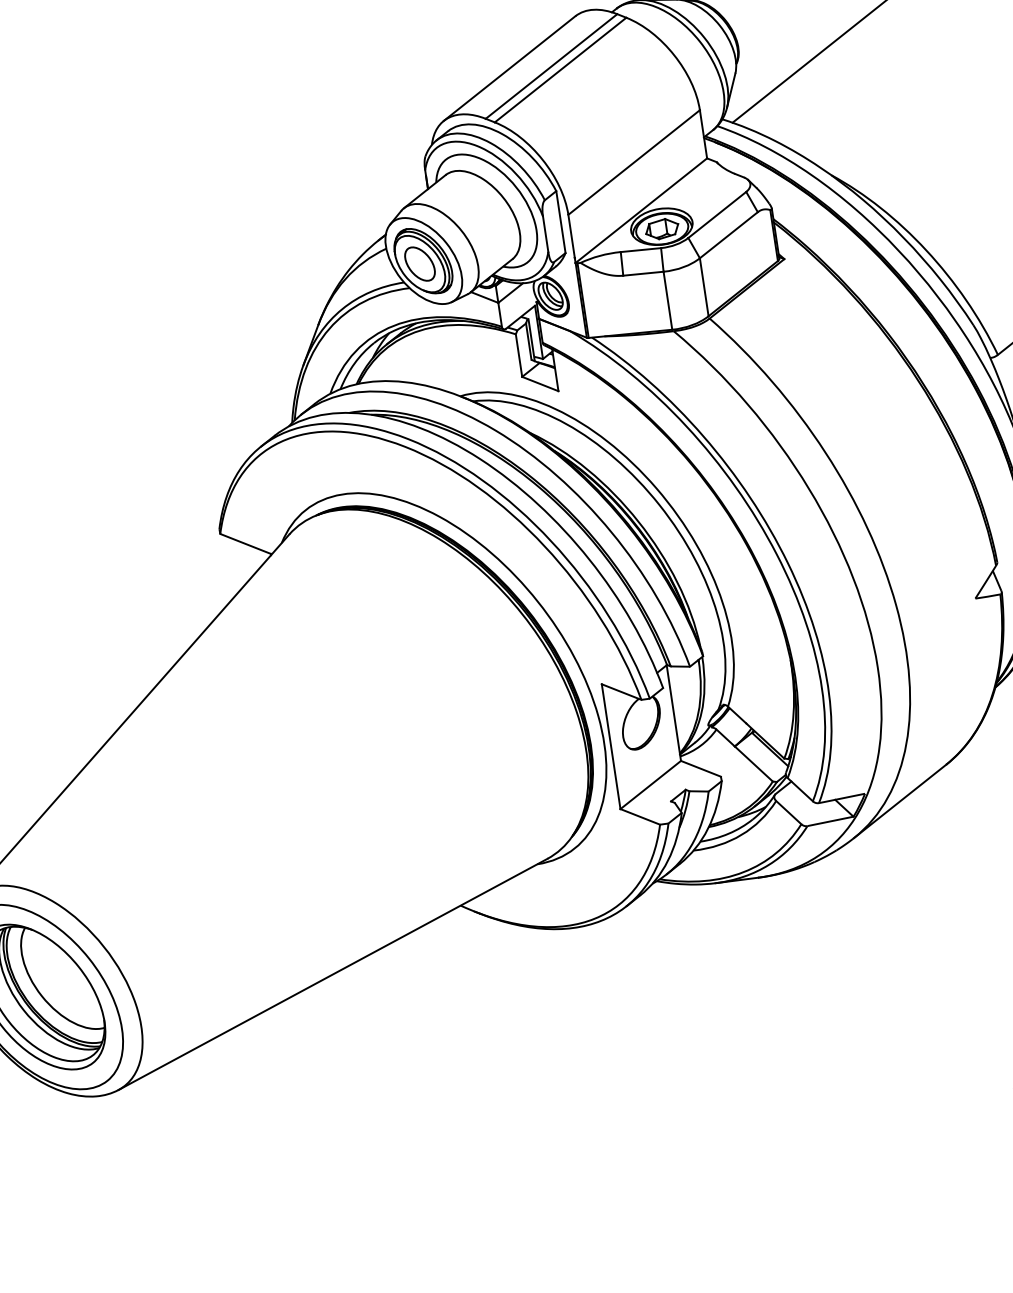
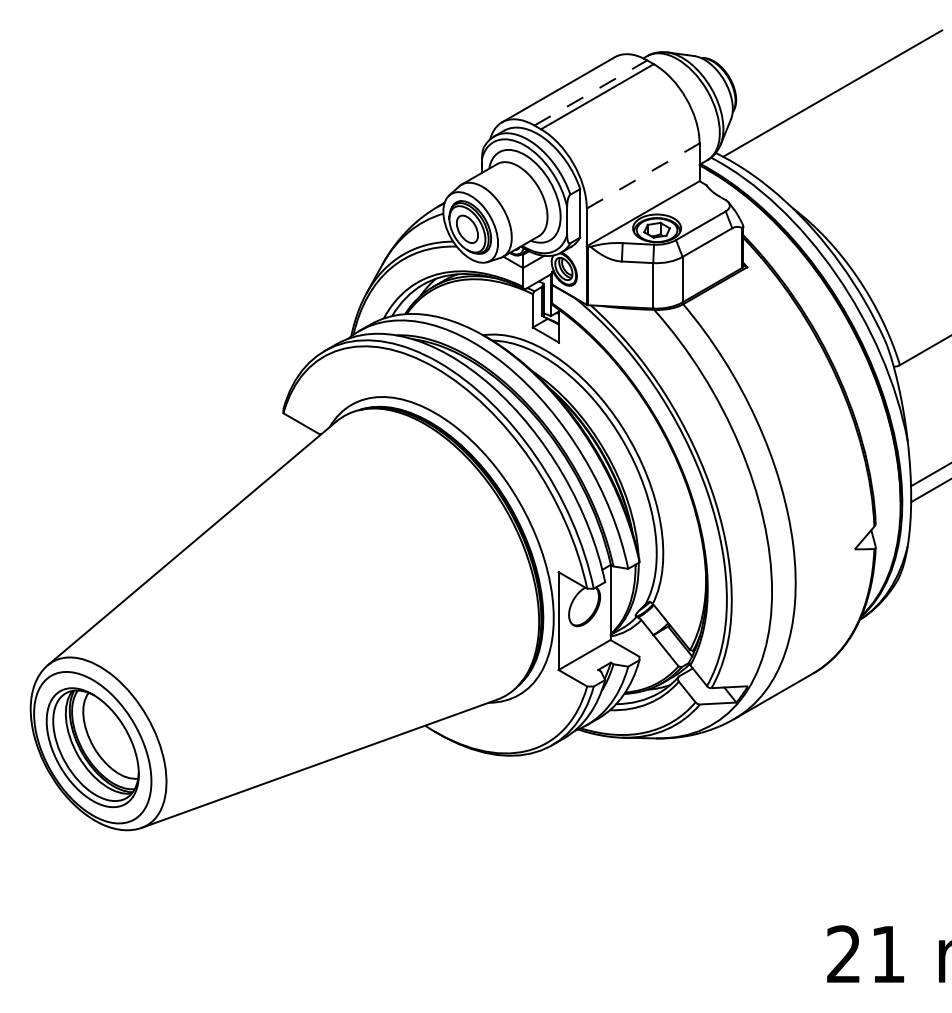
line: (552, 65) -> (591, 92), solid -> dashed
line: (634, 161) -> (643, 175), solid -> dashed

